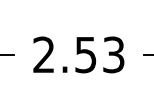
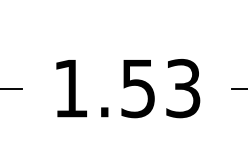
text: (43, 54) -> (70, 87), 2.53 -> 1.53

